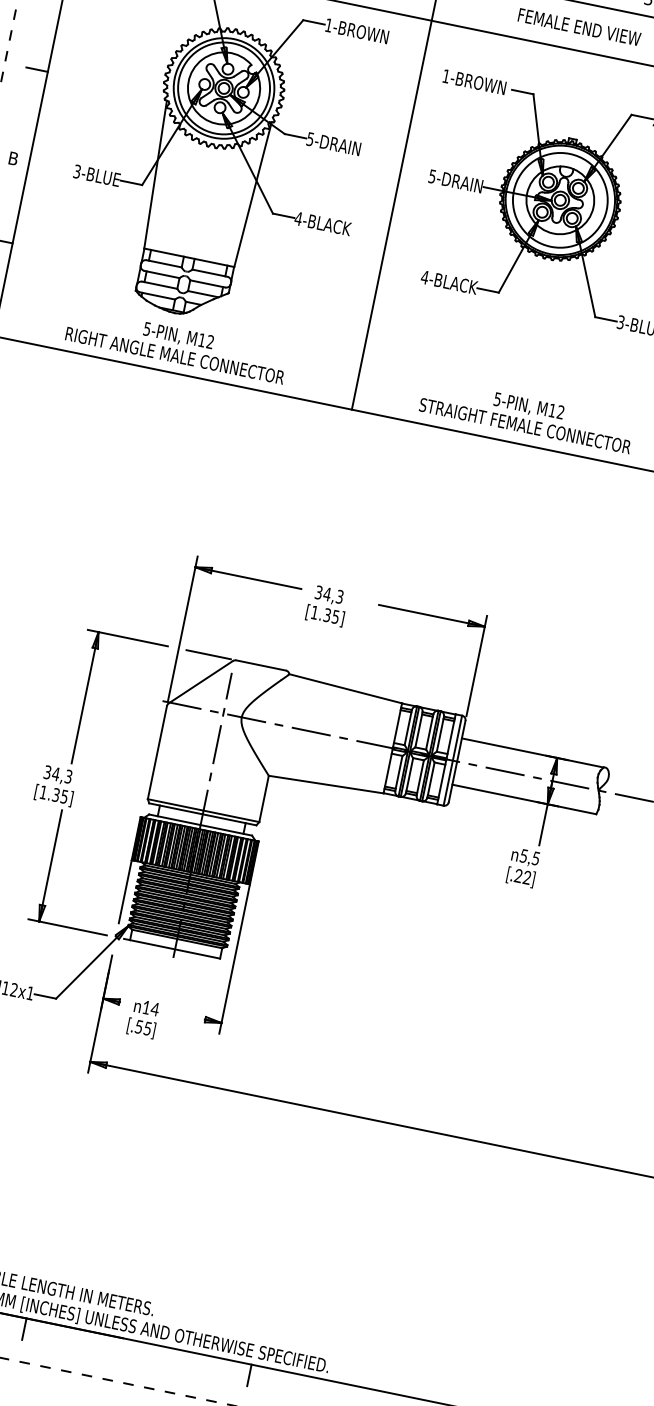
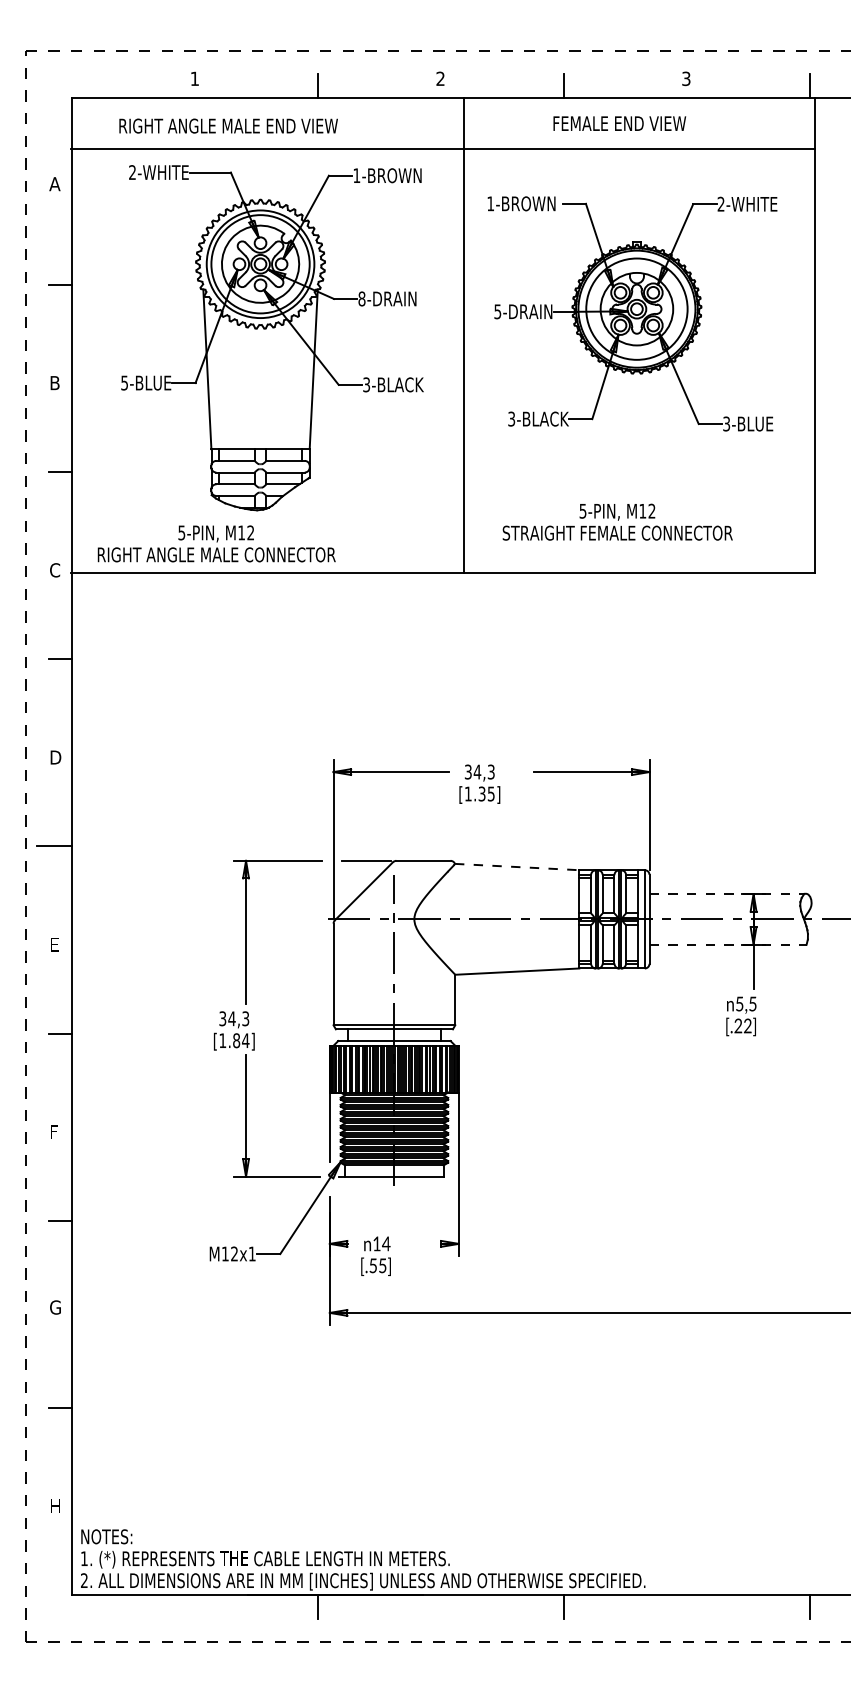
text: (310, 138) -> (361, 298), 5-DRAIN -> 8-DRAIN
text: (77, 171) -> (124, 382), 3-BLUE -> 5-BLUE
text: (298, 218) -> (366, 384), 4-BLACK -> 3-BLACK
text: (424, 276) -> (511, 418), 4-BLACK -> 3-BLACK
text: (177, 345) -> (216, 543), moved
text: (527, 415) -> (617, 521), moved
line: (345, 689) -> (517, 867), solid -> dashed
line: (533, 753) -> (727, 894), solid -> dashed
text: (60, 795) -> (241, 1040), [1.35] -> [1.84]
line: (524, 799) -> (728, 944), solid -> dashed

